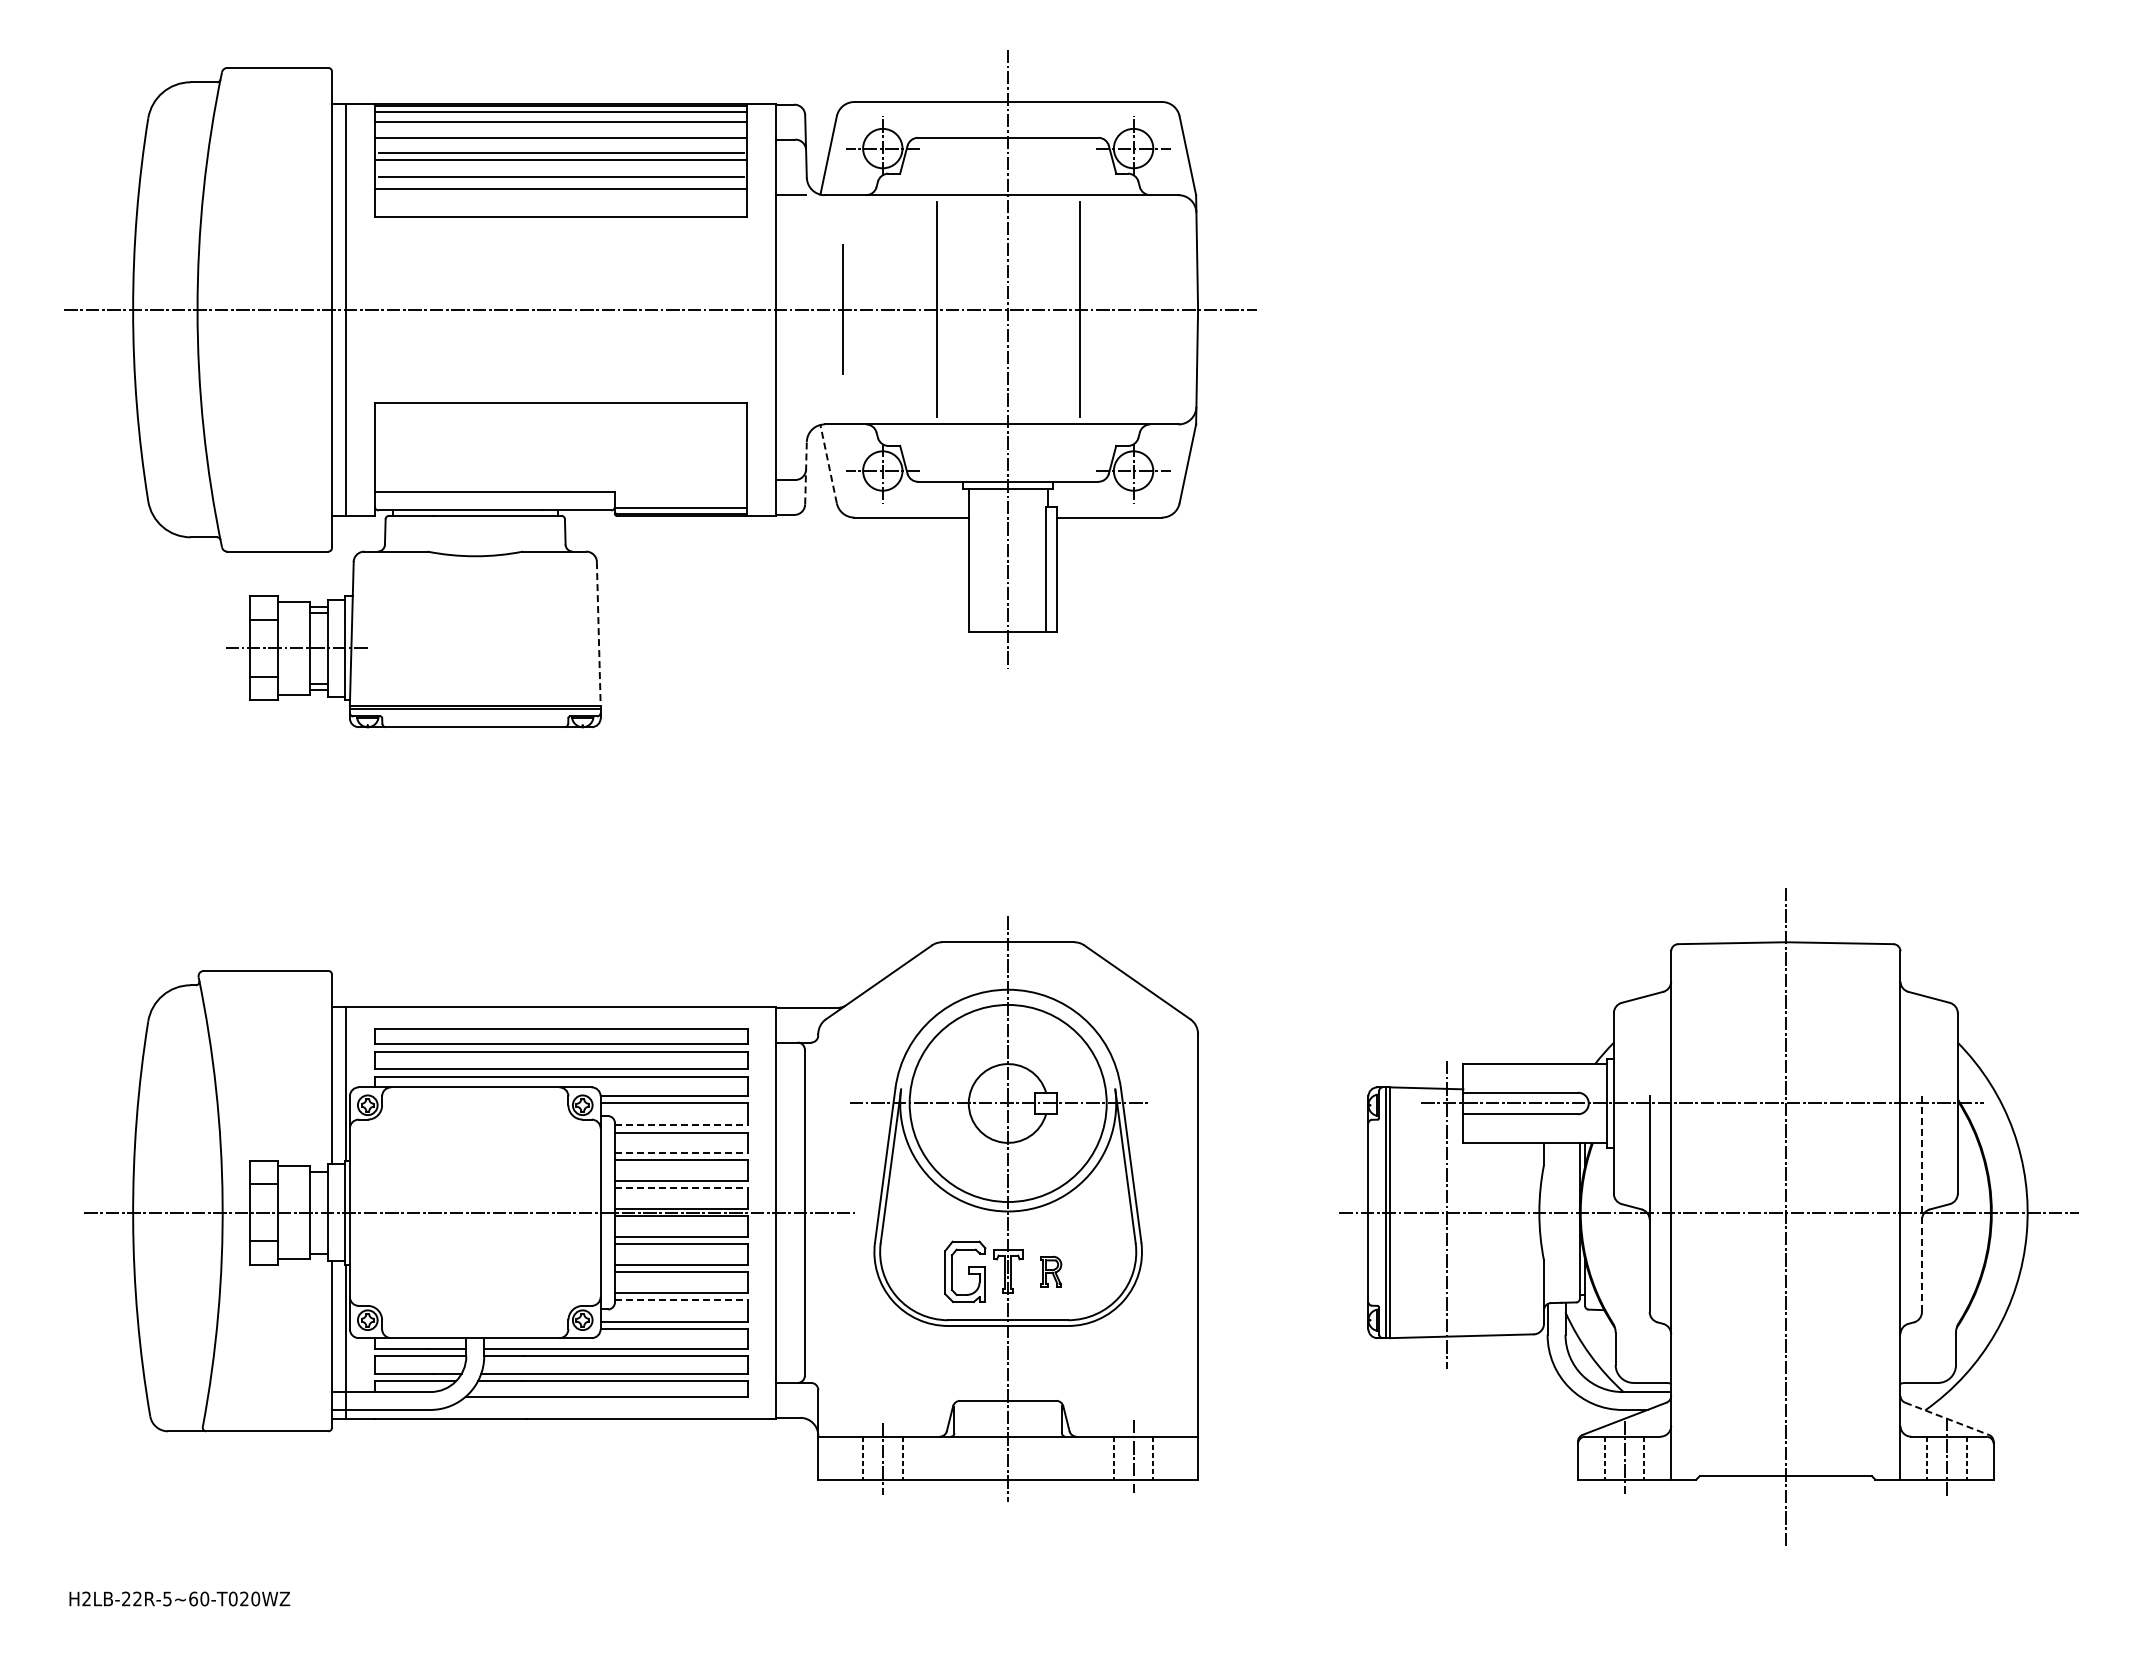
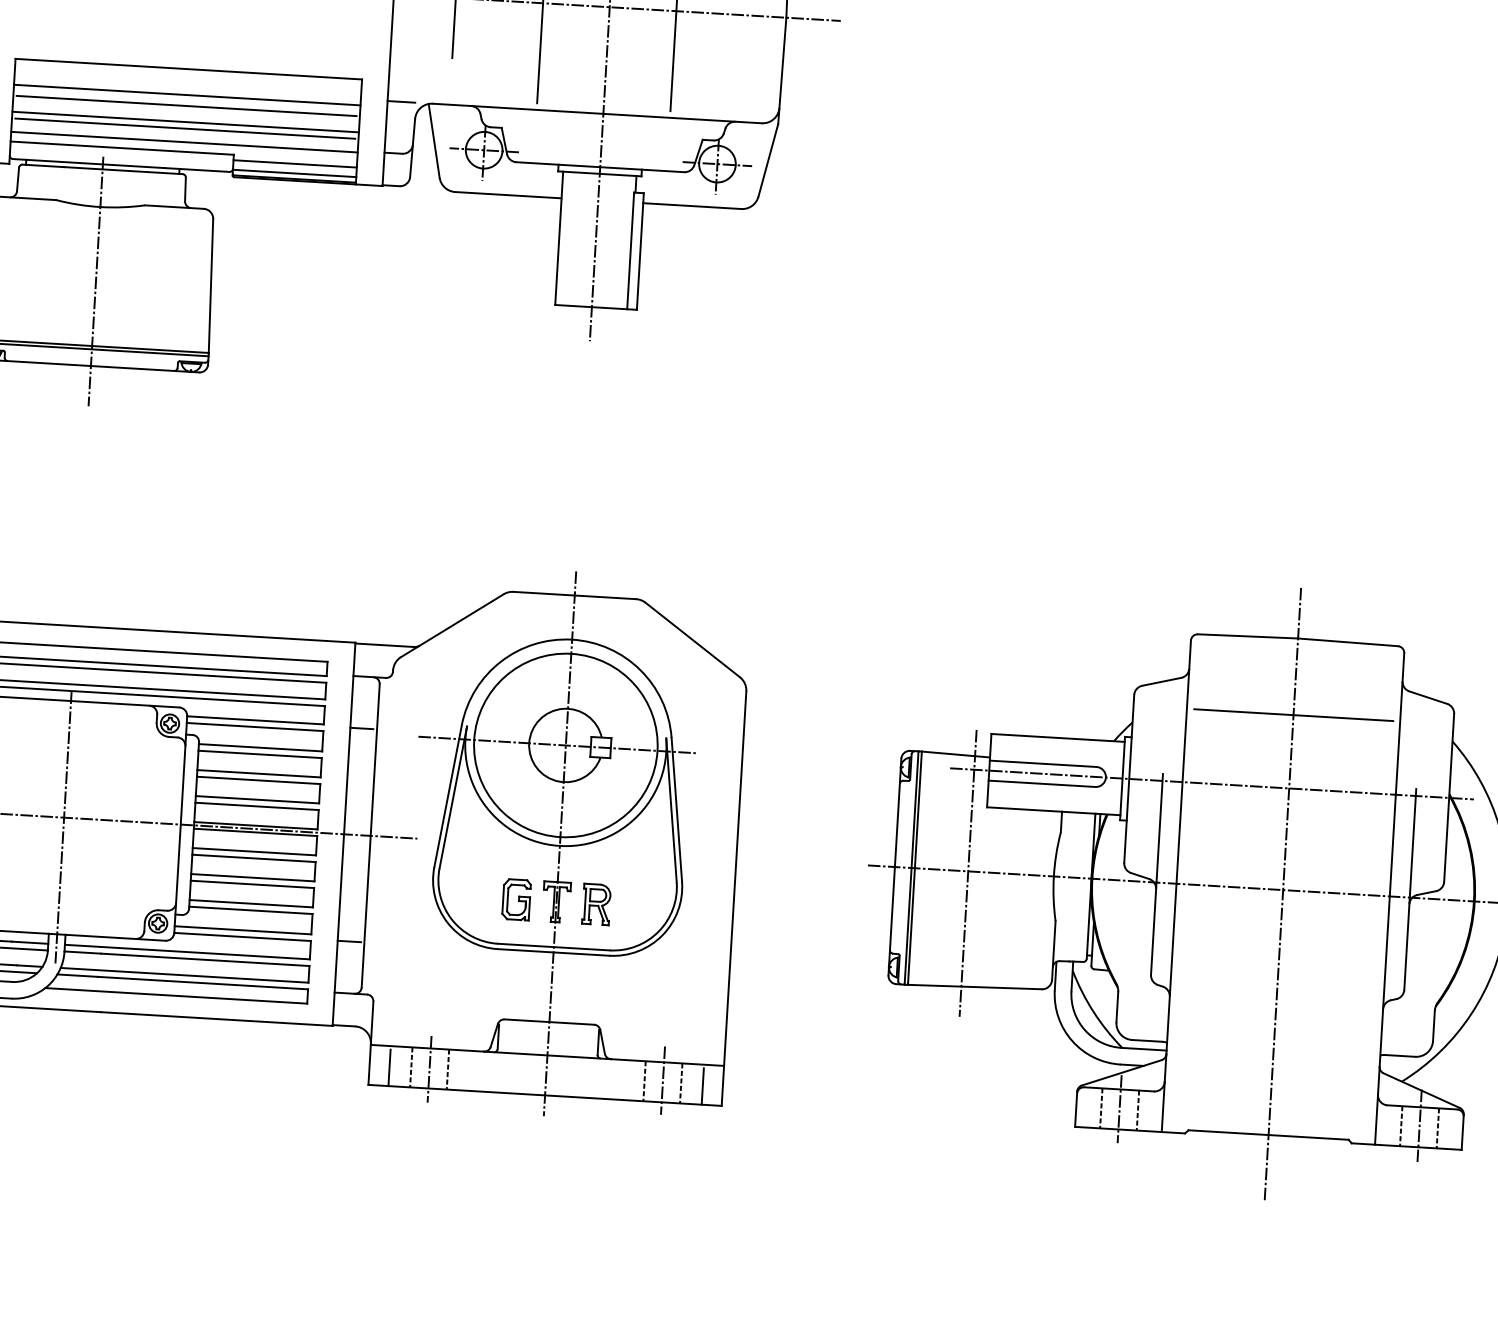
line: (790, 424) -> (400, 101), added
line: (560, 430) -> (186, 94), added
line: (560, 442) -> (185, 105), added
line: (560, 459) -> (185, 121), added
line: (828, 463) -> (434, 140), dashed -> solid
line: (560, 466) -> (184, 128), added
line: (806, 472) -> (413, 147), dashed -> solid
line: (560, 481) -> (183, 142), added
line: (680, 497) -> (294, 163), added
line: (598, 633) -> (210, 285), dashed -> solid
line: (475, 636) -> (96, 281), added
line: (1785, 1024) -> (1293, 714), added
line: (788, 1098) -> (361, 728), added
line: (681, 1125) -> (260, 747), dashed -> solid
line: (681, 1153) -> (259, 773), dashed -> solid
line: (681, 1188) -> (257, 806), dashed -> solid
line: (1921, 1204) -> (1409, 889), dashed -> solid
line: (475, 1223) -> (63, 827), added
part: (964, 1271) -> (515, 899), size x0.71
part: (1051, 1271) -> (596, 904), size x1.43
line: (681, 1300) -> (251, 910), dashed -> solid
line: (788, 1327) -> (349, 941), added
line: (1947, 1418) -> (1422, 1090), dashed -> solid
line: (839, 1459) -> (389, 1067), added
line: (1176, 1459) -> (702, 1085), added

